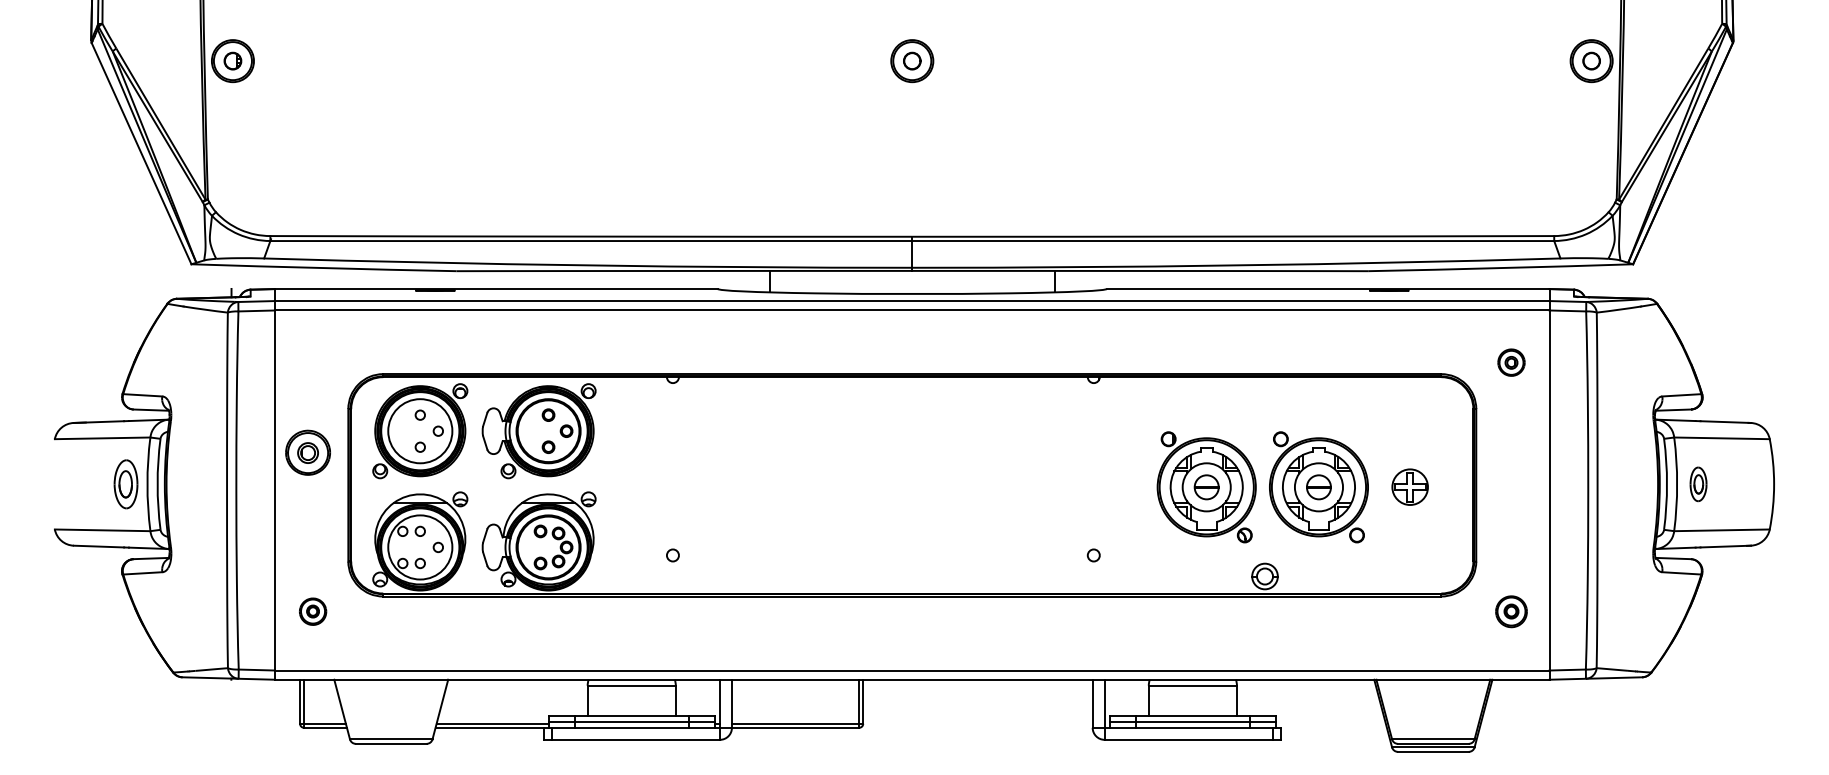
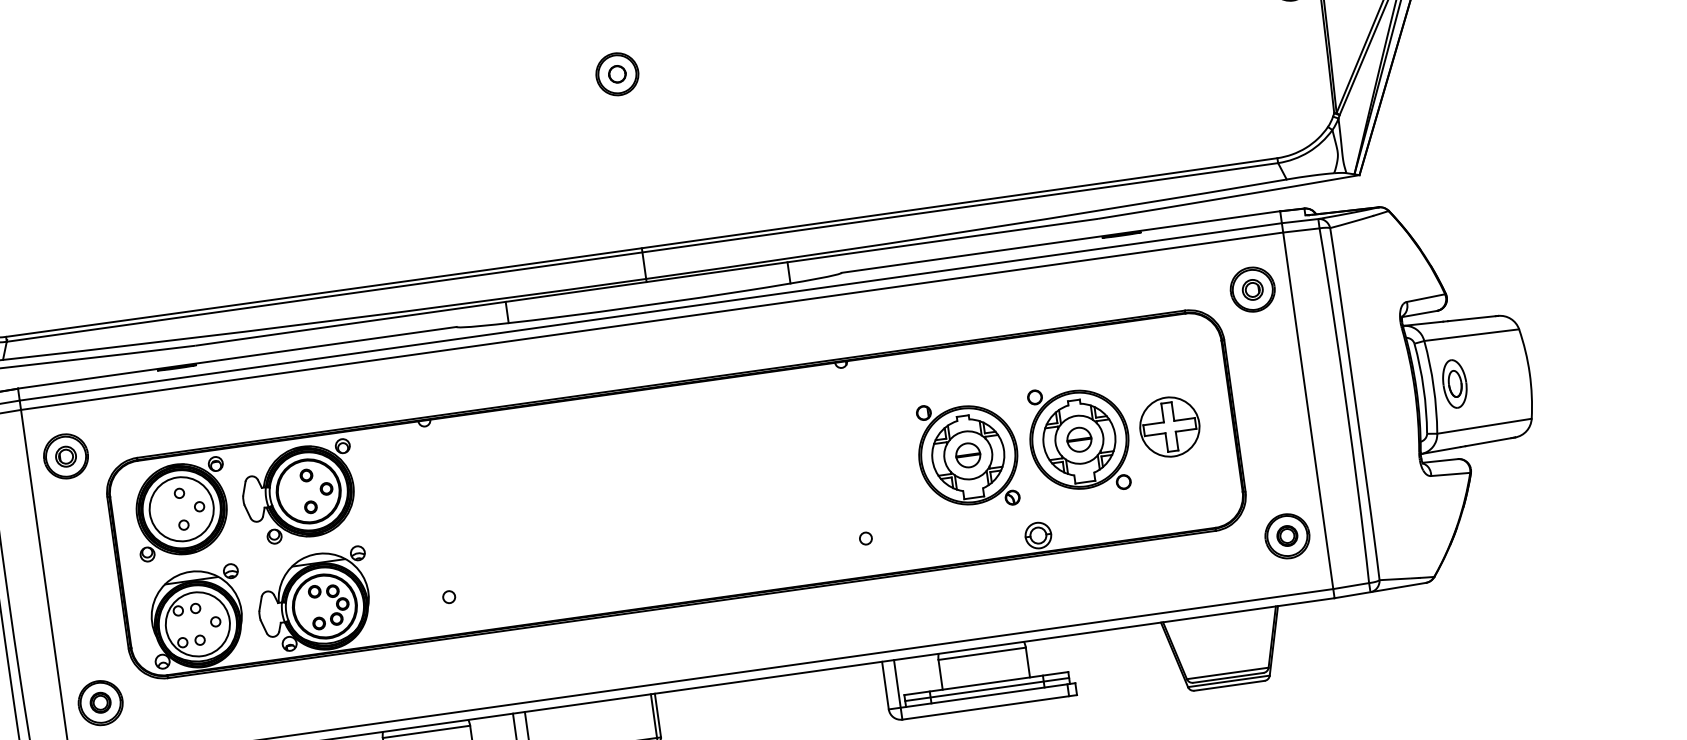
part: (1511, 362) -> (1252, 289), size x1.67
part: (307, 452) -> (65, 456), moved
part: (1698, 484) -> (1454, 384), size x1.43
part: (1409, 486) -> (1168, 426), size x1.67
part: (312, 611) -> (100, 702), size x1.67
part: (1511, 611) -> (1287, 535), size x1.43

